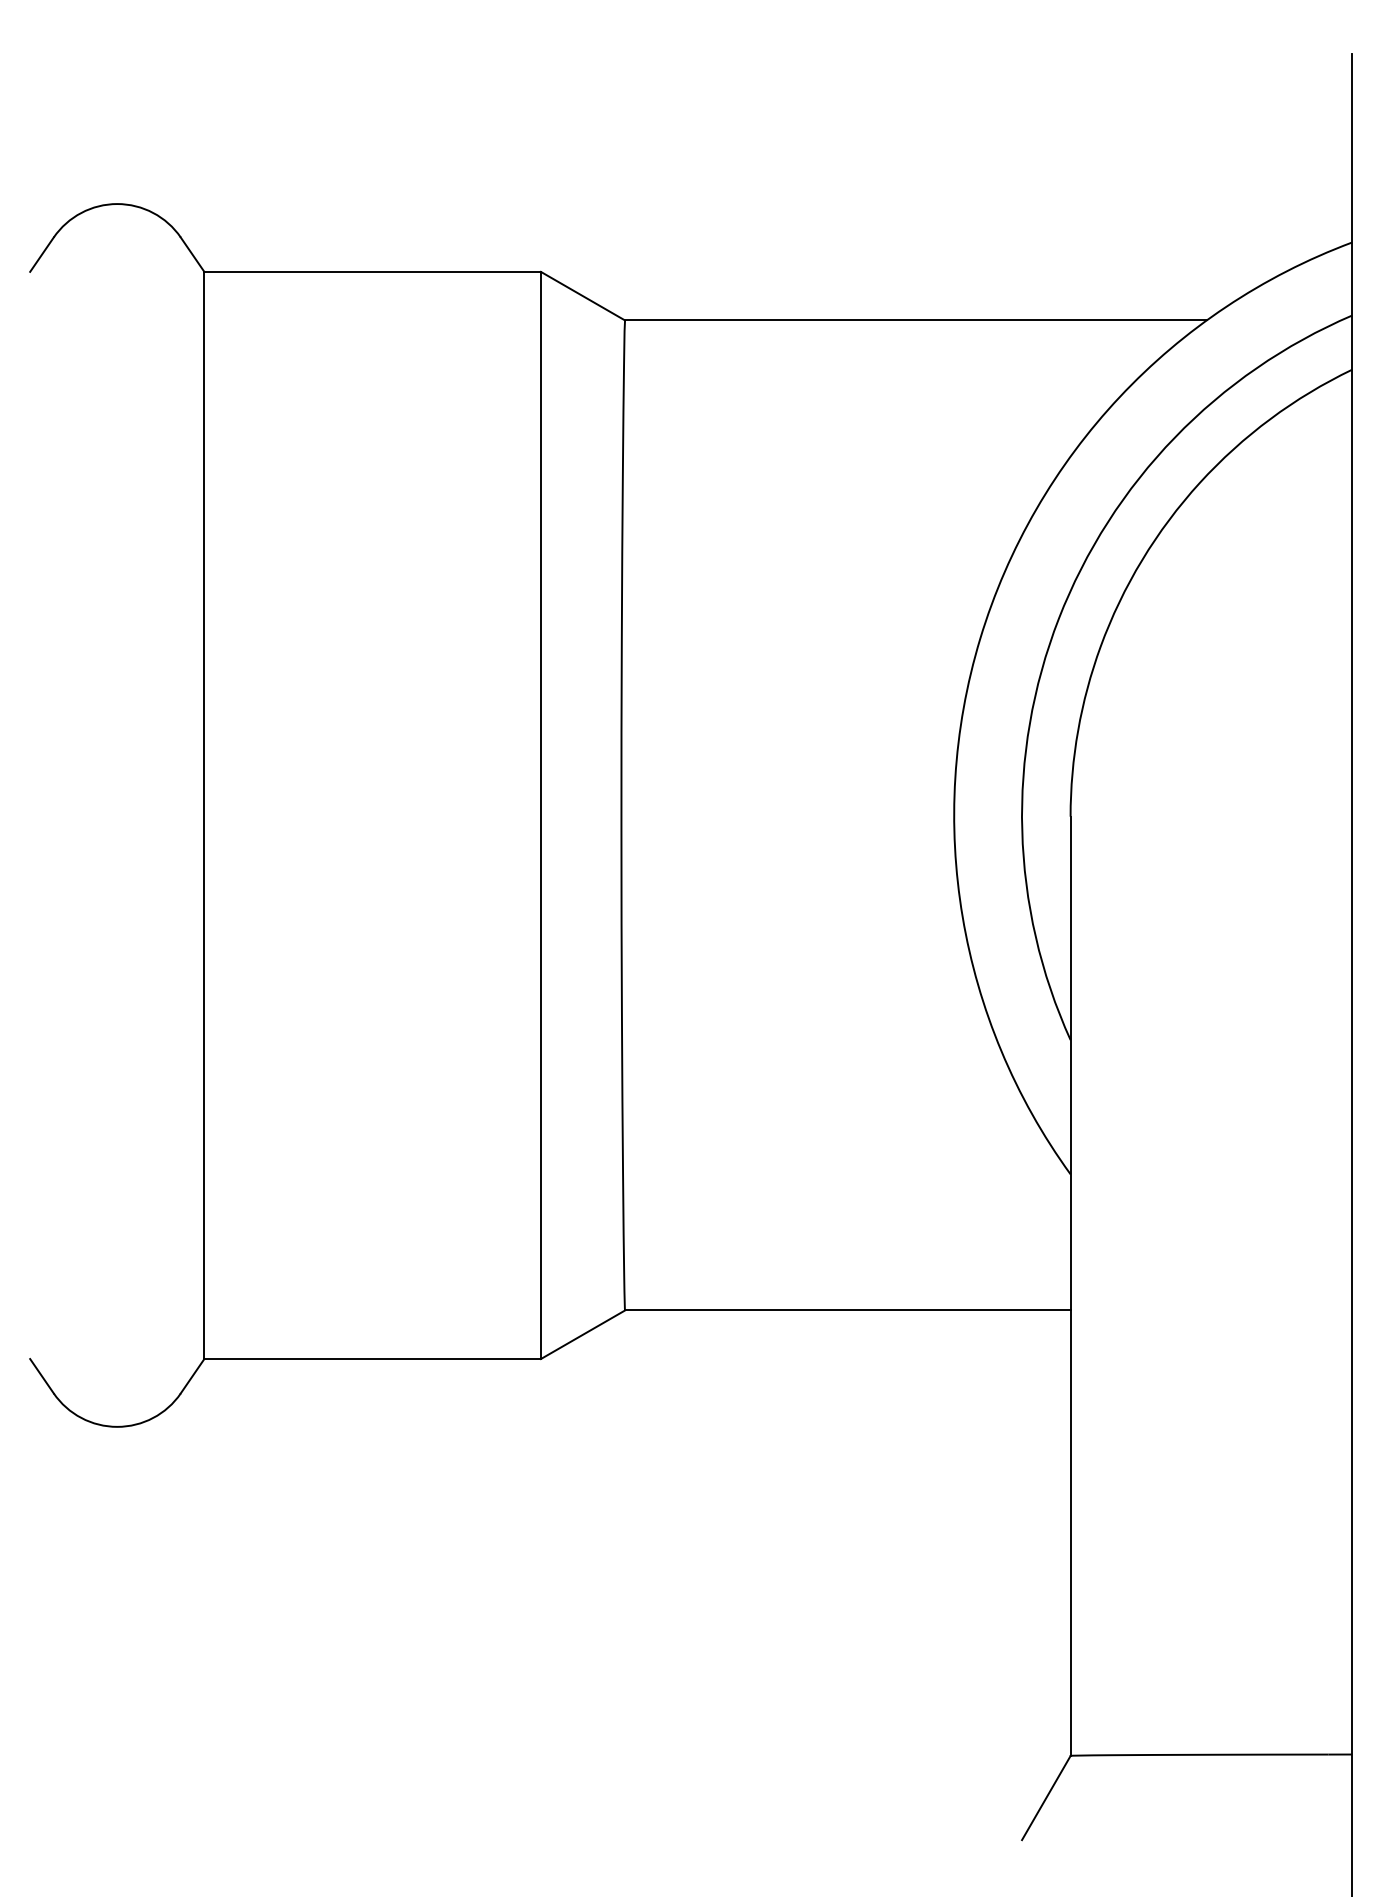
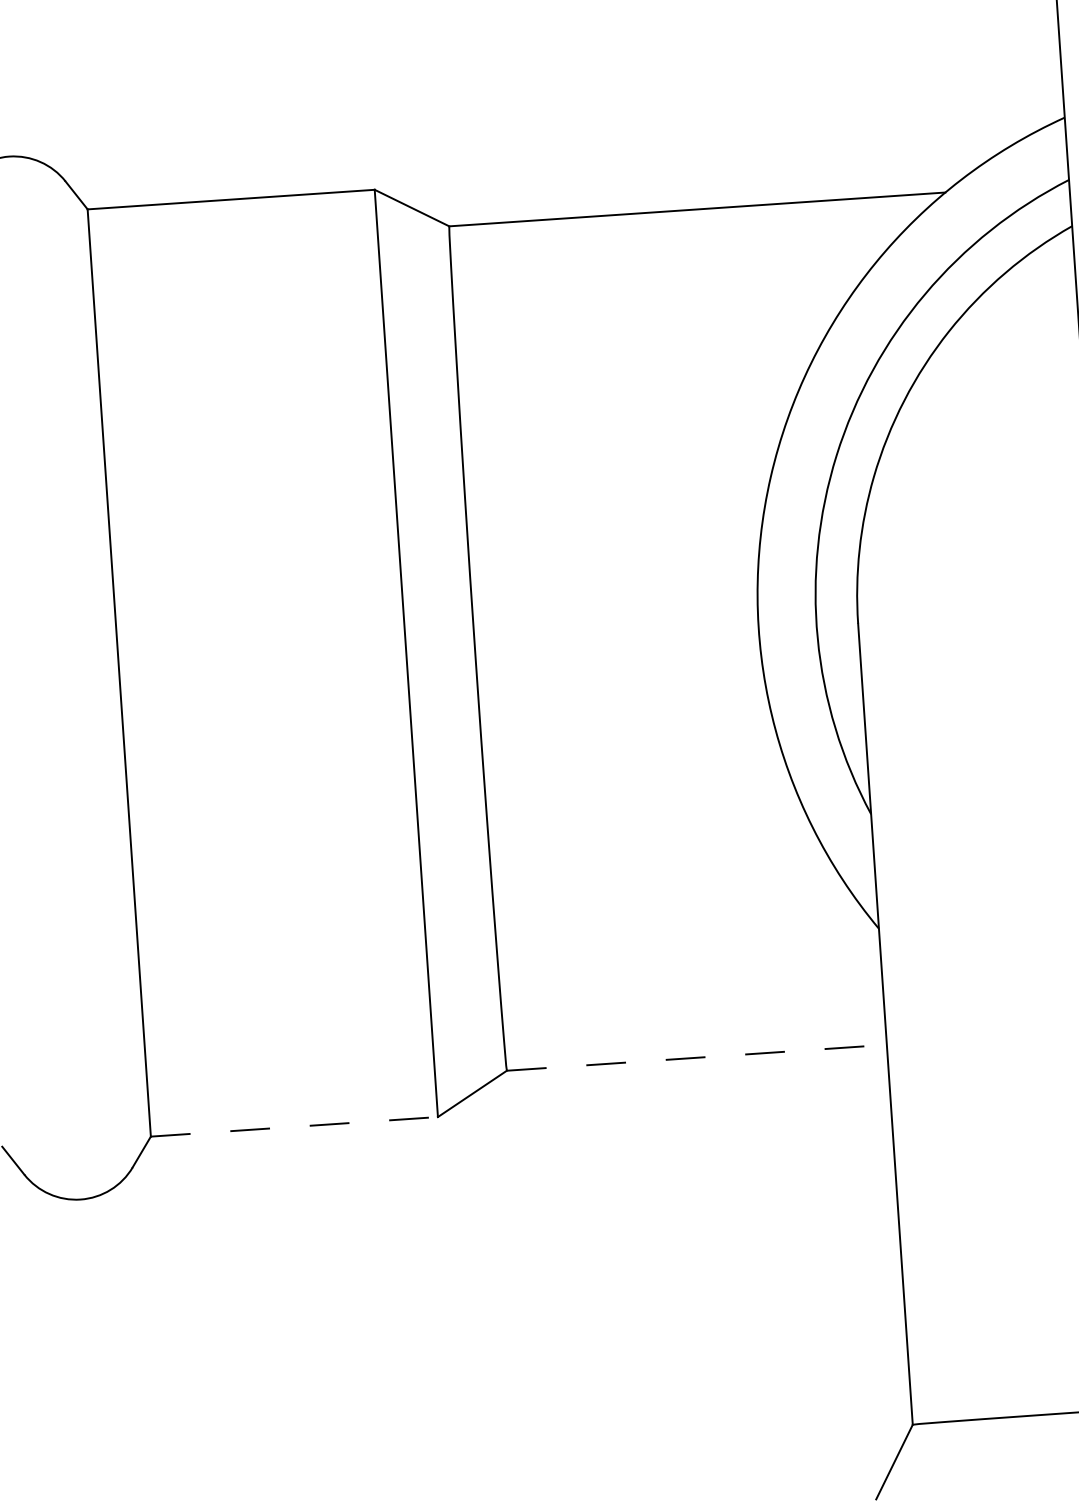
line: (847, 1310) -> (696, 1057), solid -> dashed
line: (373, 1359) -> (295, 1127), solid -> dashed

